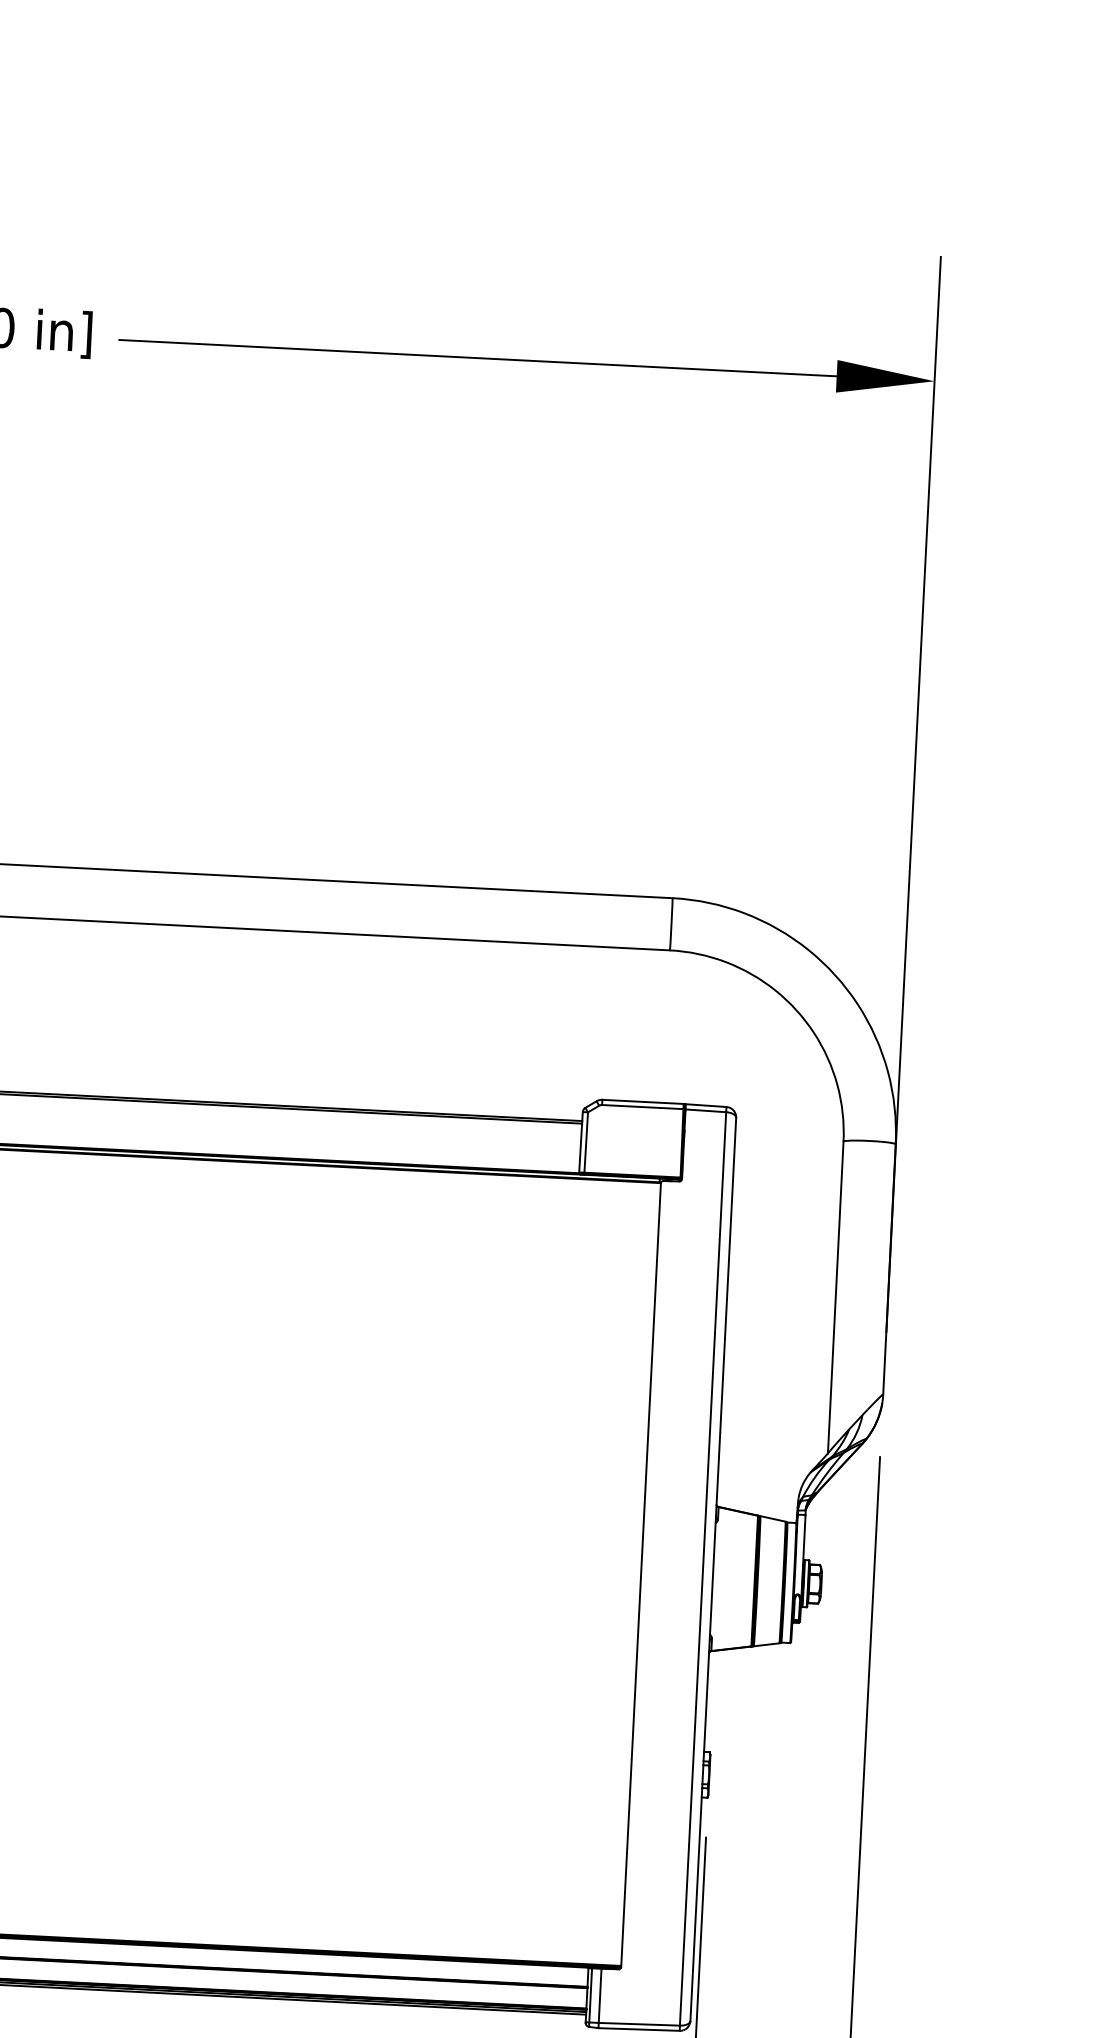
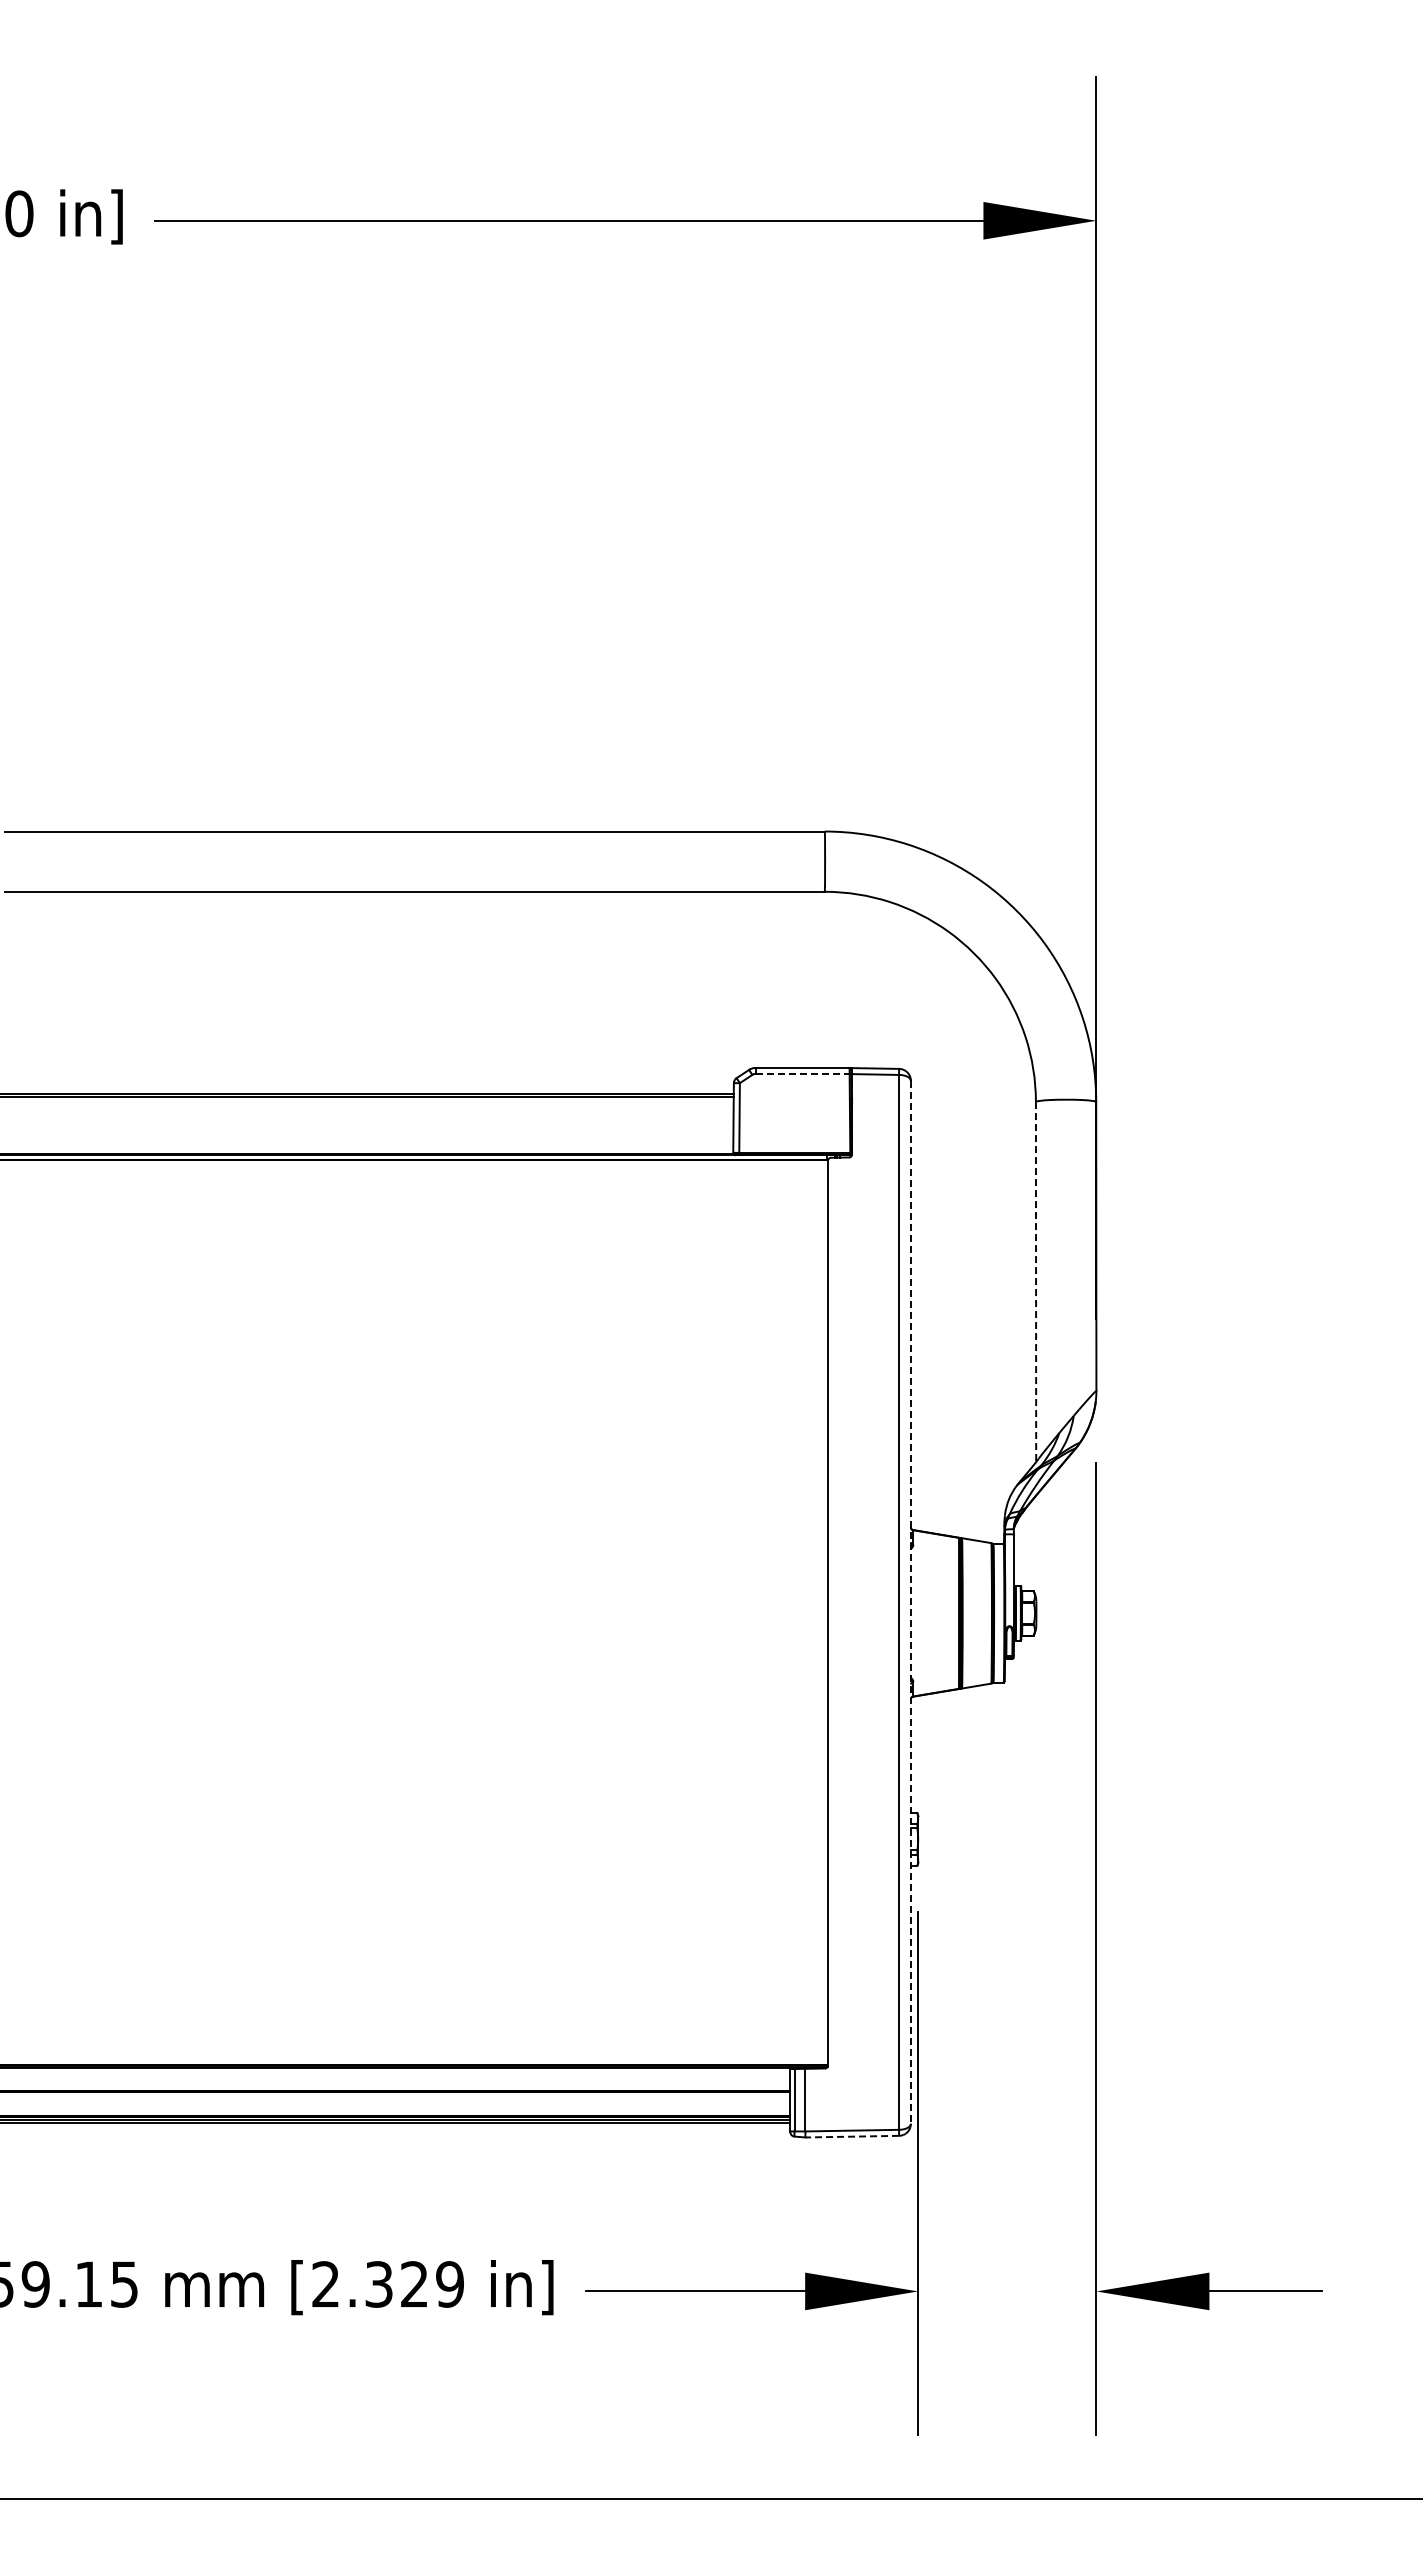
line: (642, 1106) -> (802, 1073), solid -> dashed
line: (836, 1297) -> (1036, 1282), solid -> dashed
line: (712, 1569) -> (910, 1602), solid -> dashed
line: (639, 2029) -> (852, 2136), solid -> dashed

